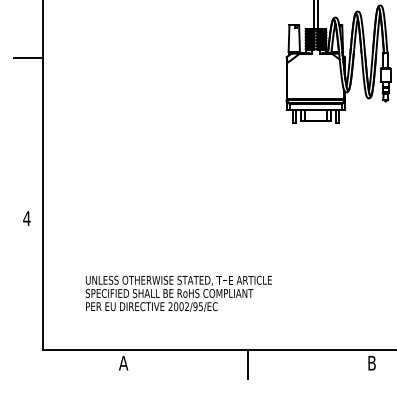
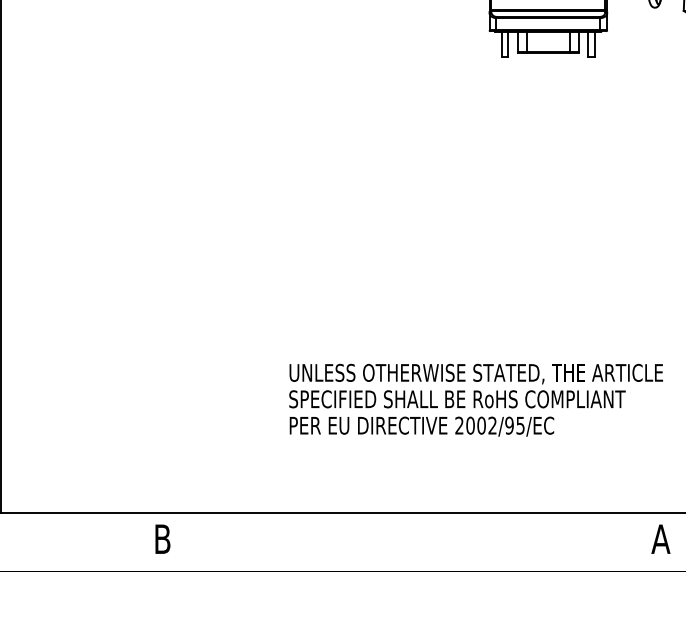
text: (178, 293) -> (475, 399), moved
text: (123, 363) -> (162, 539), A -> B
text: (371, 363) -> (660, 539), B -> A
line: (247, 364) -> (411, 541), removed

